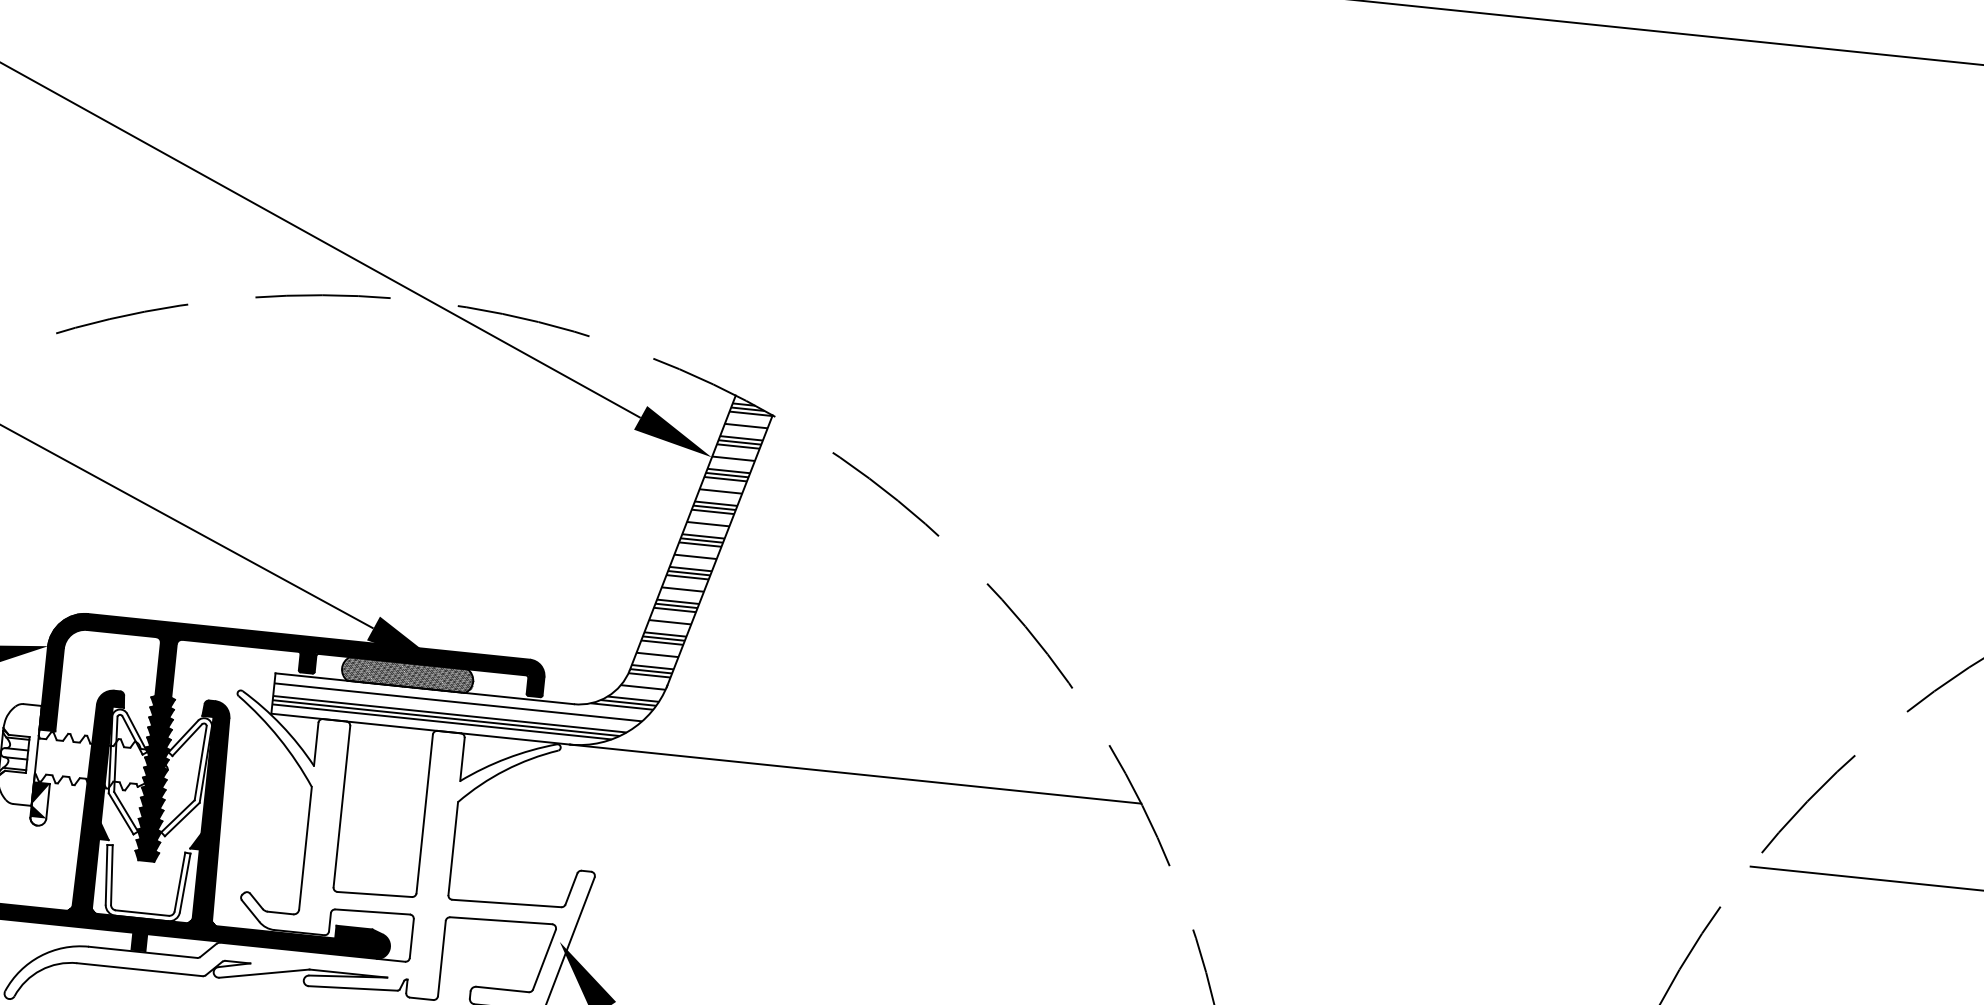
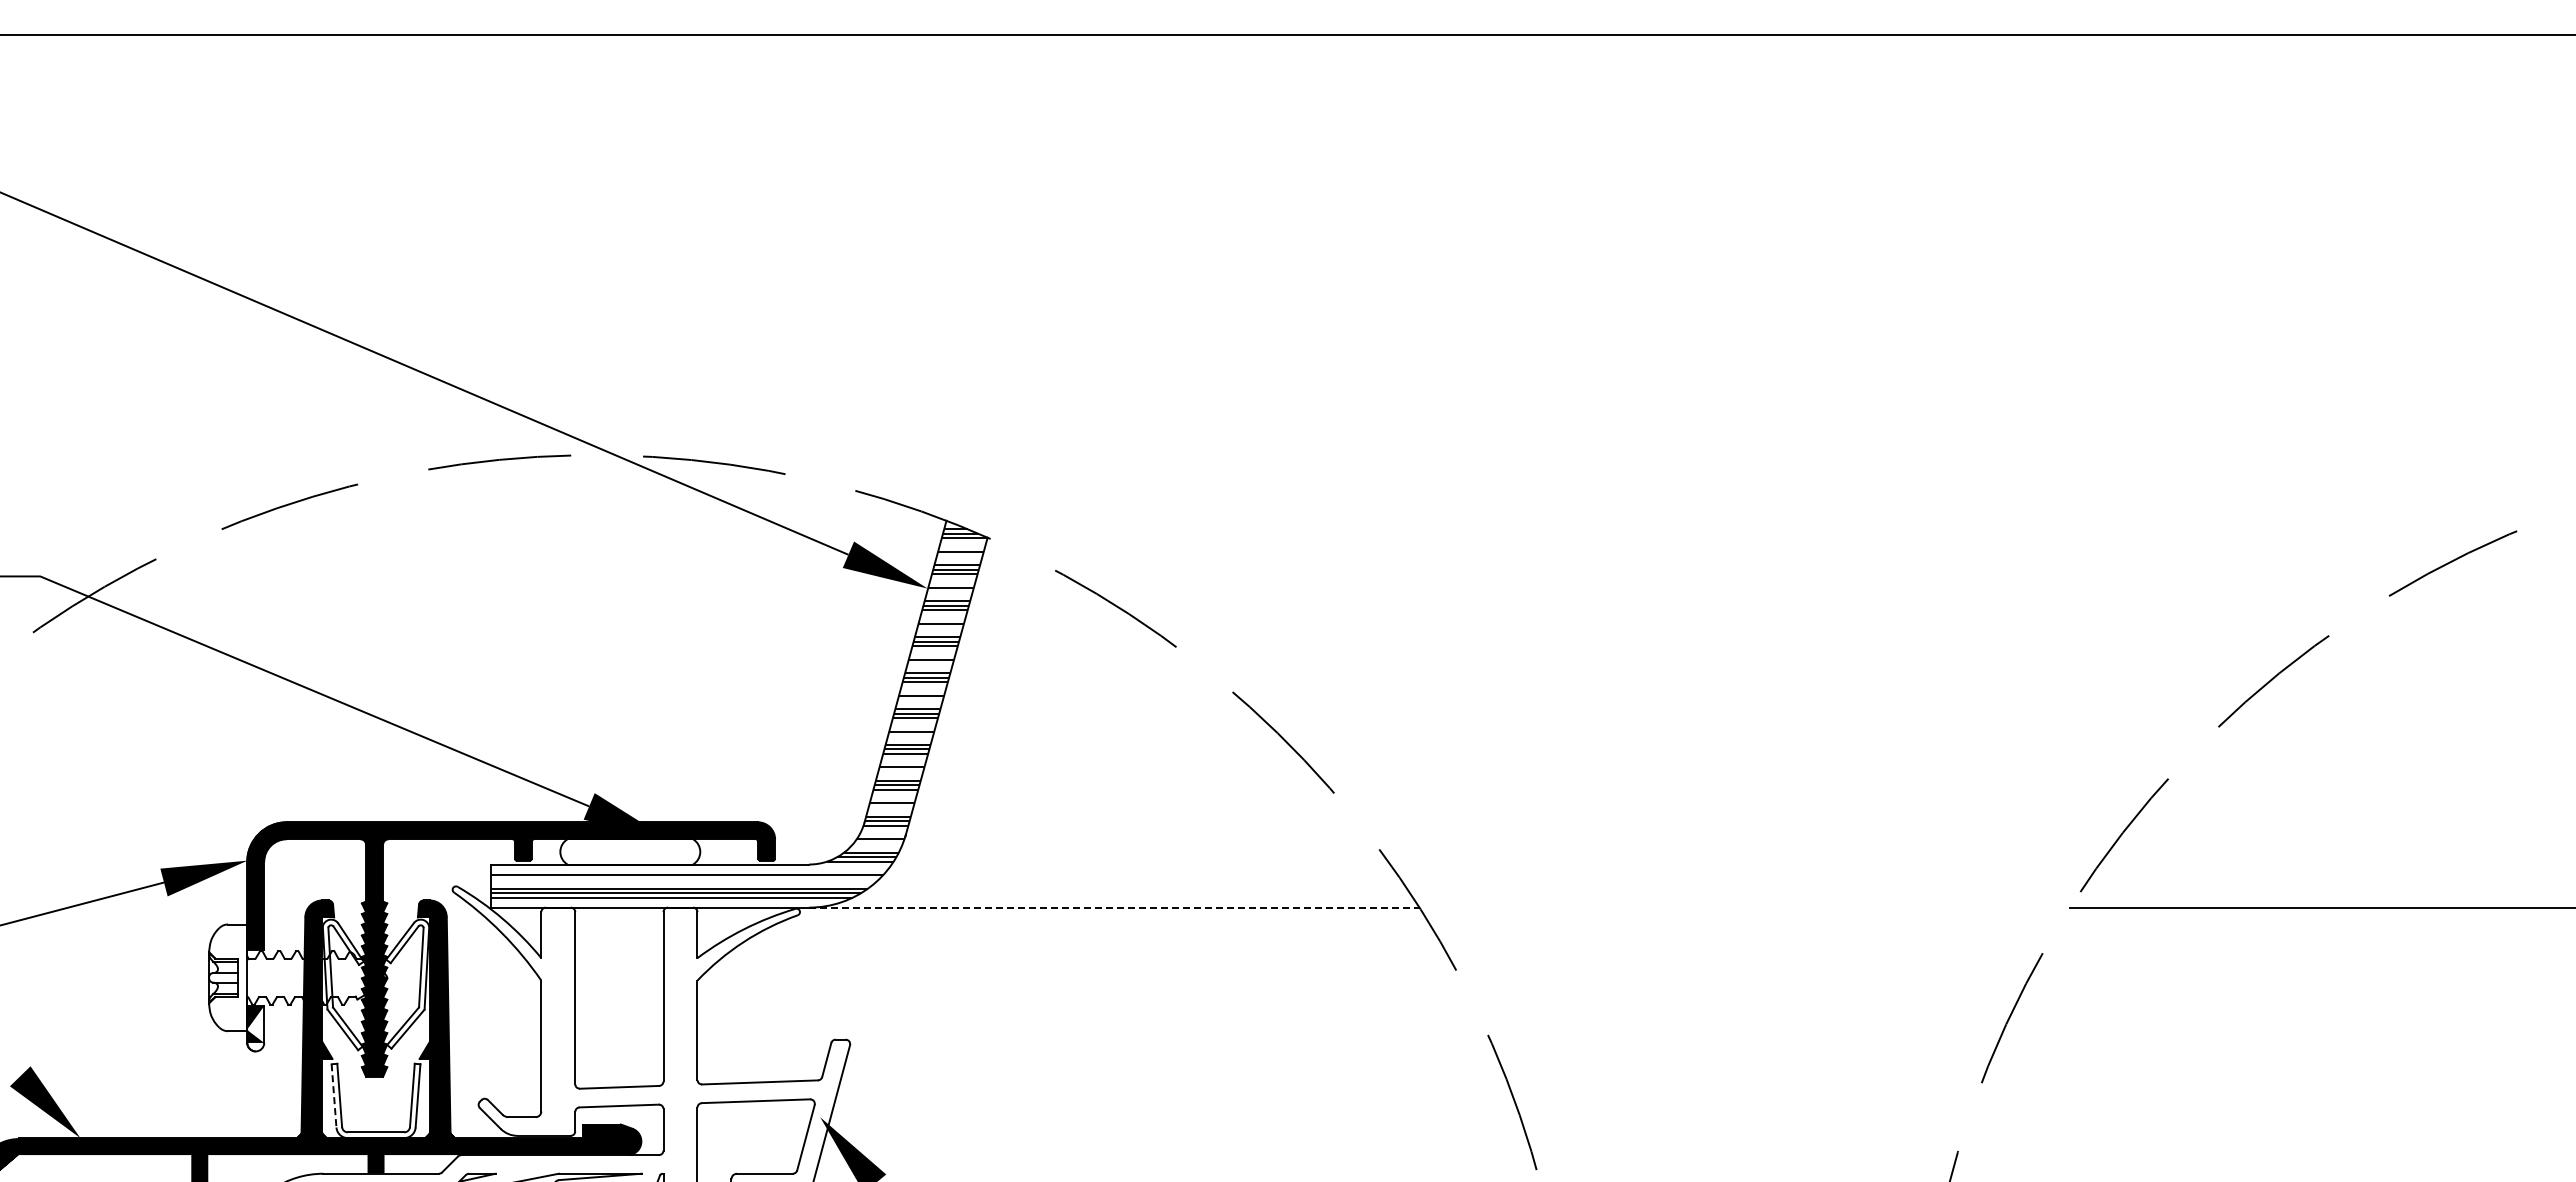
hatch: (407, 674) -> (630, 851), removed
line: (855, 773) -> (1114, 907), solid -> dashed
line: (107, 874) -> (334, 1095), solid -> dashed

